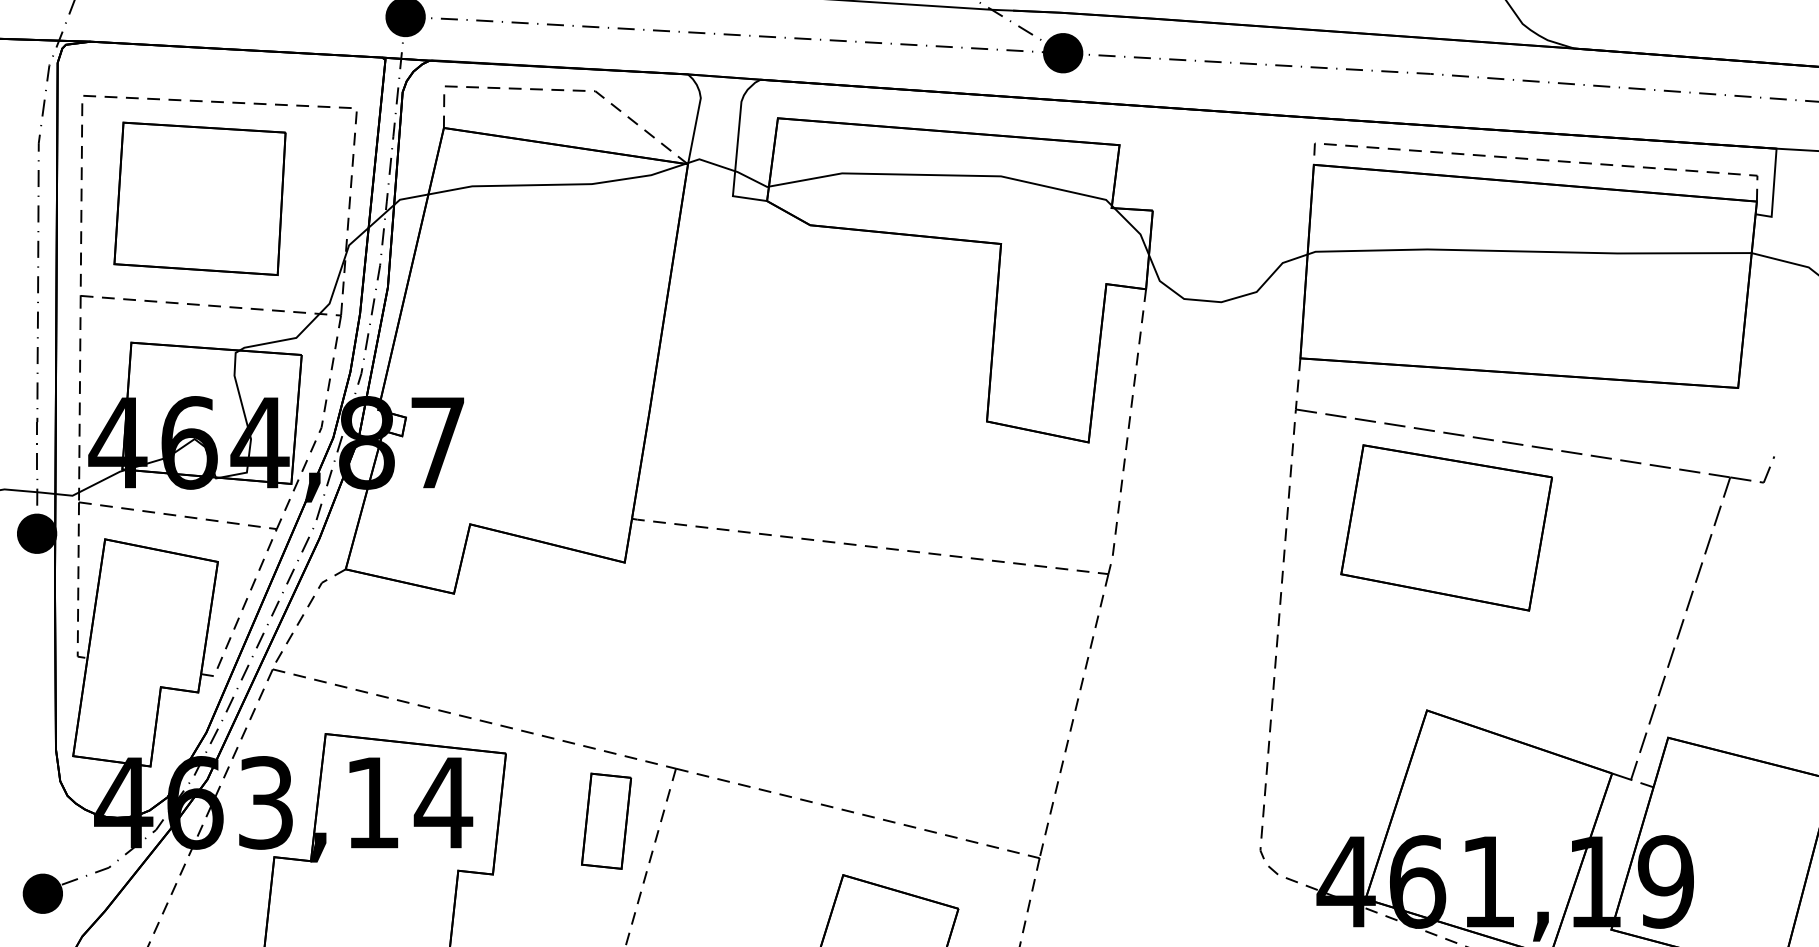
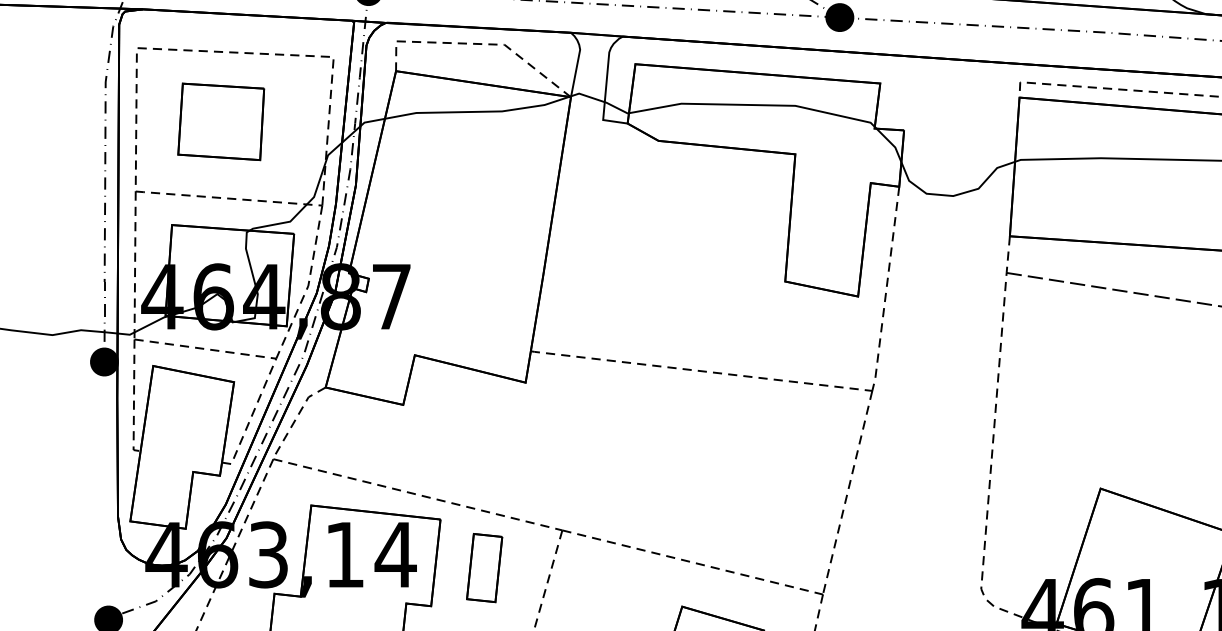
part: (199, 198) -> (220, 121), size x0.7
part: (1446, 527) -> (1114, 357), removed
part: (606, 820) -> (484, 567), moved

